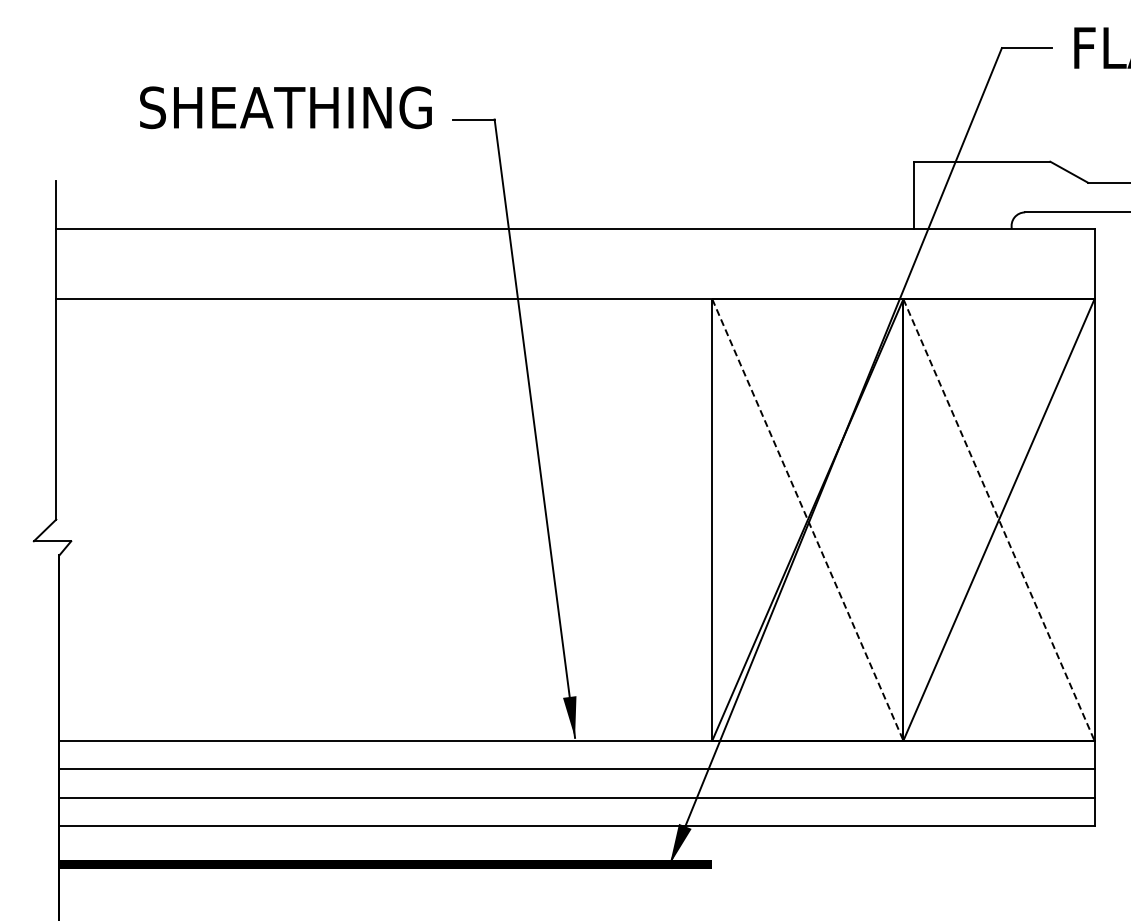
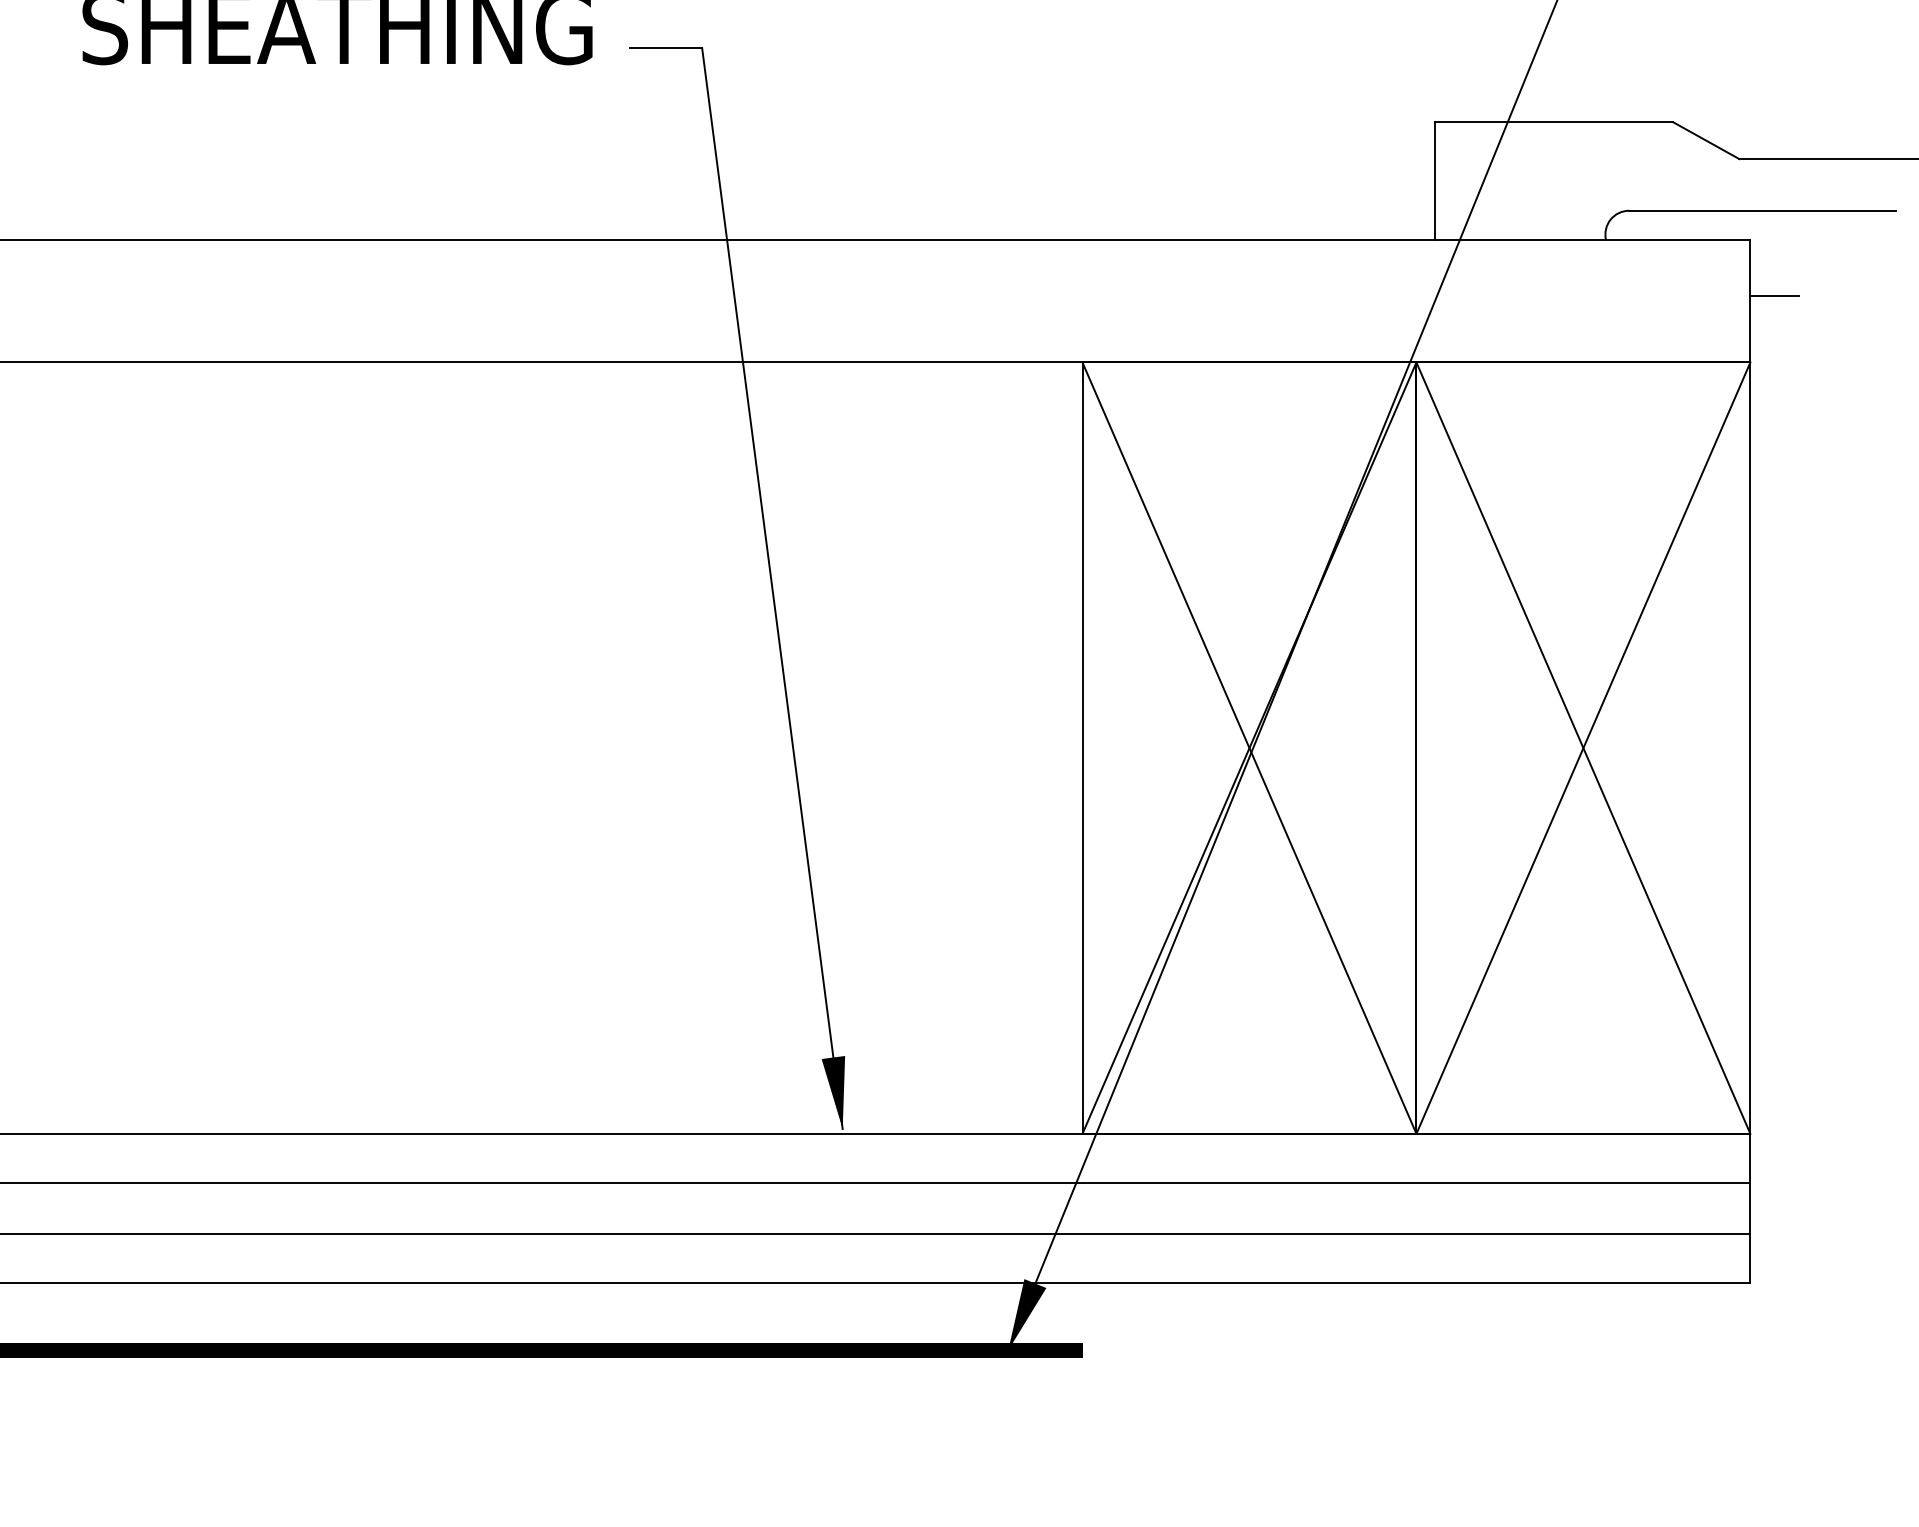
line: (1108, 261) -> (1774, 296), added
line: (807, 519) -> (1248, 747), dashed -> solid
line: (998, 519) -> (1582, 747), dashed -> solid

